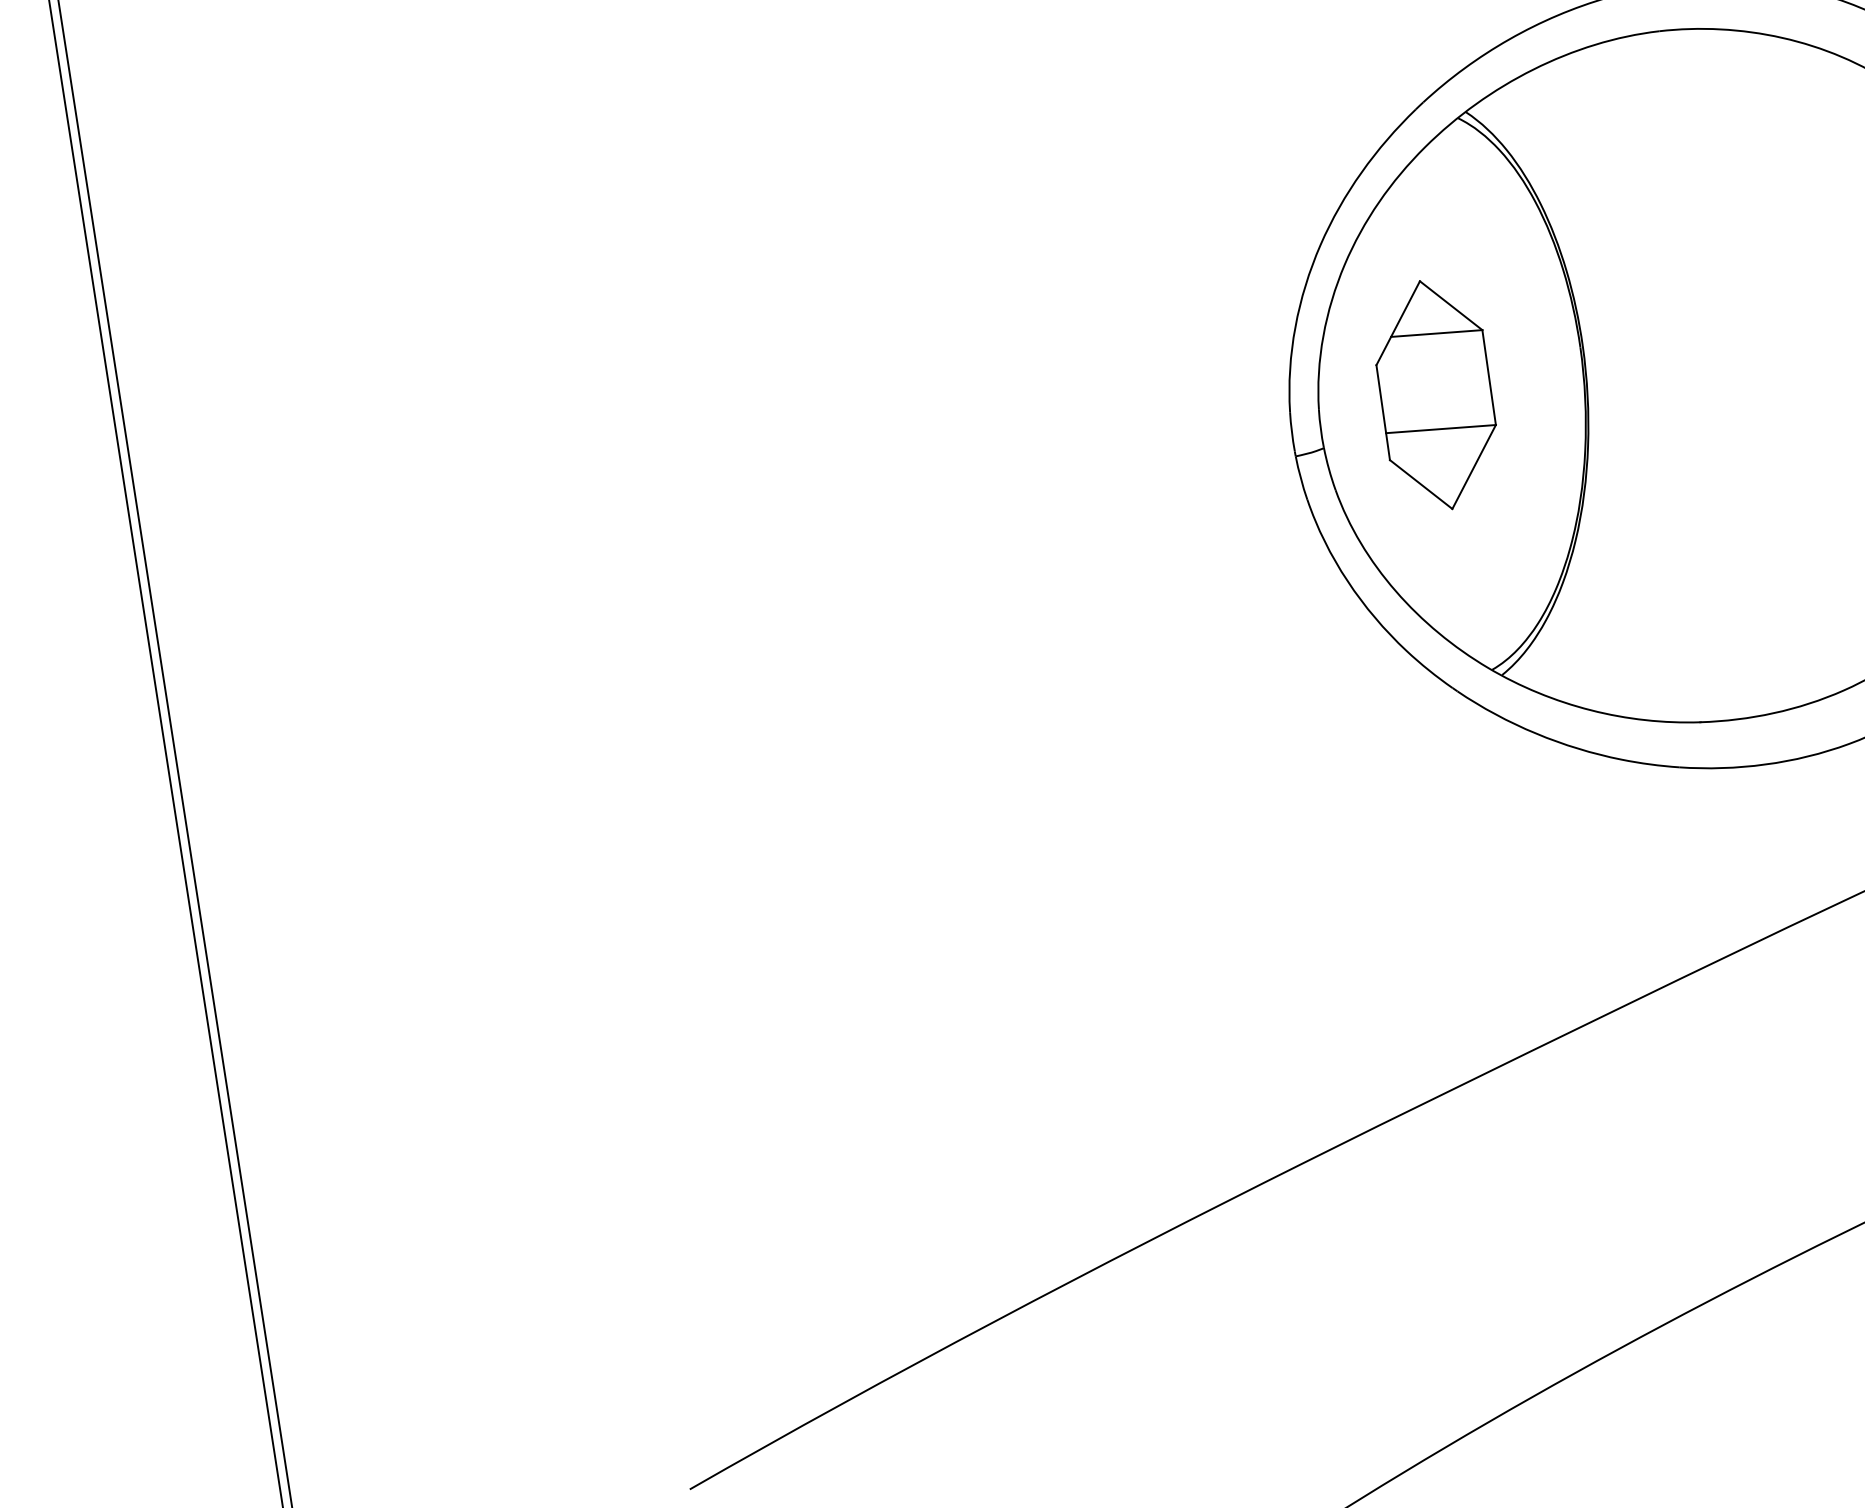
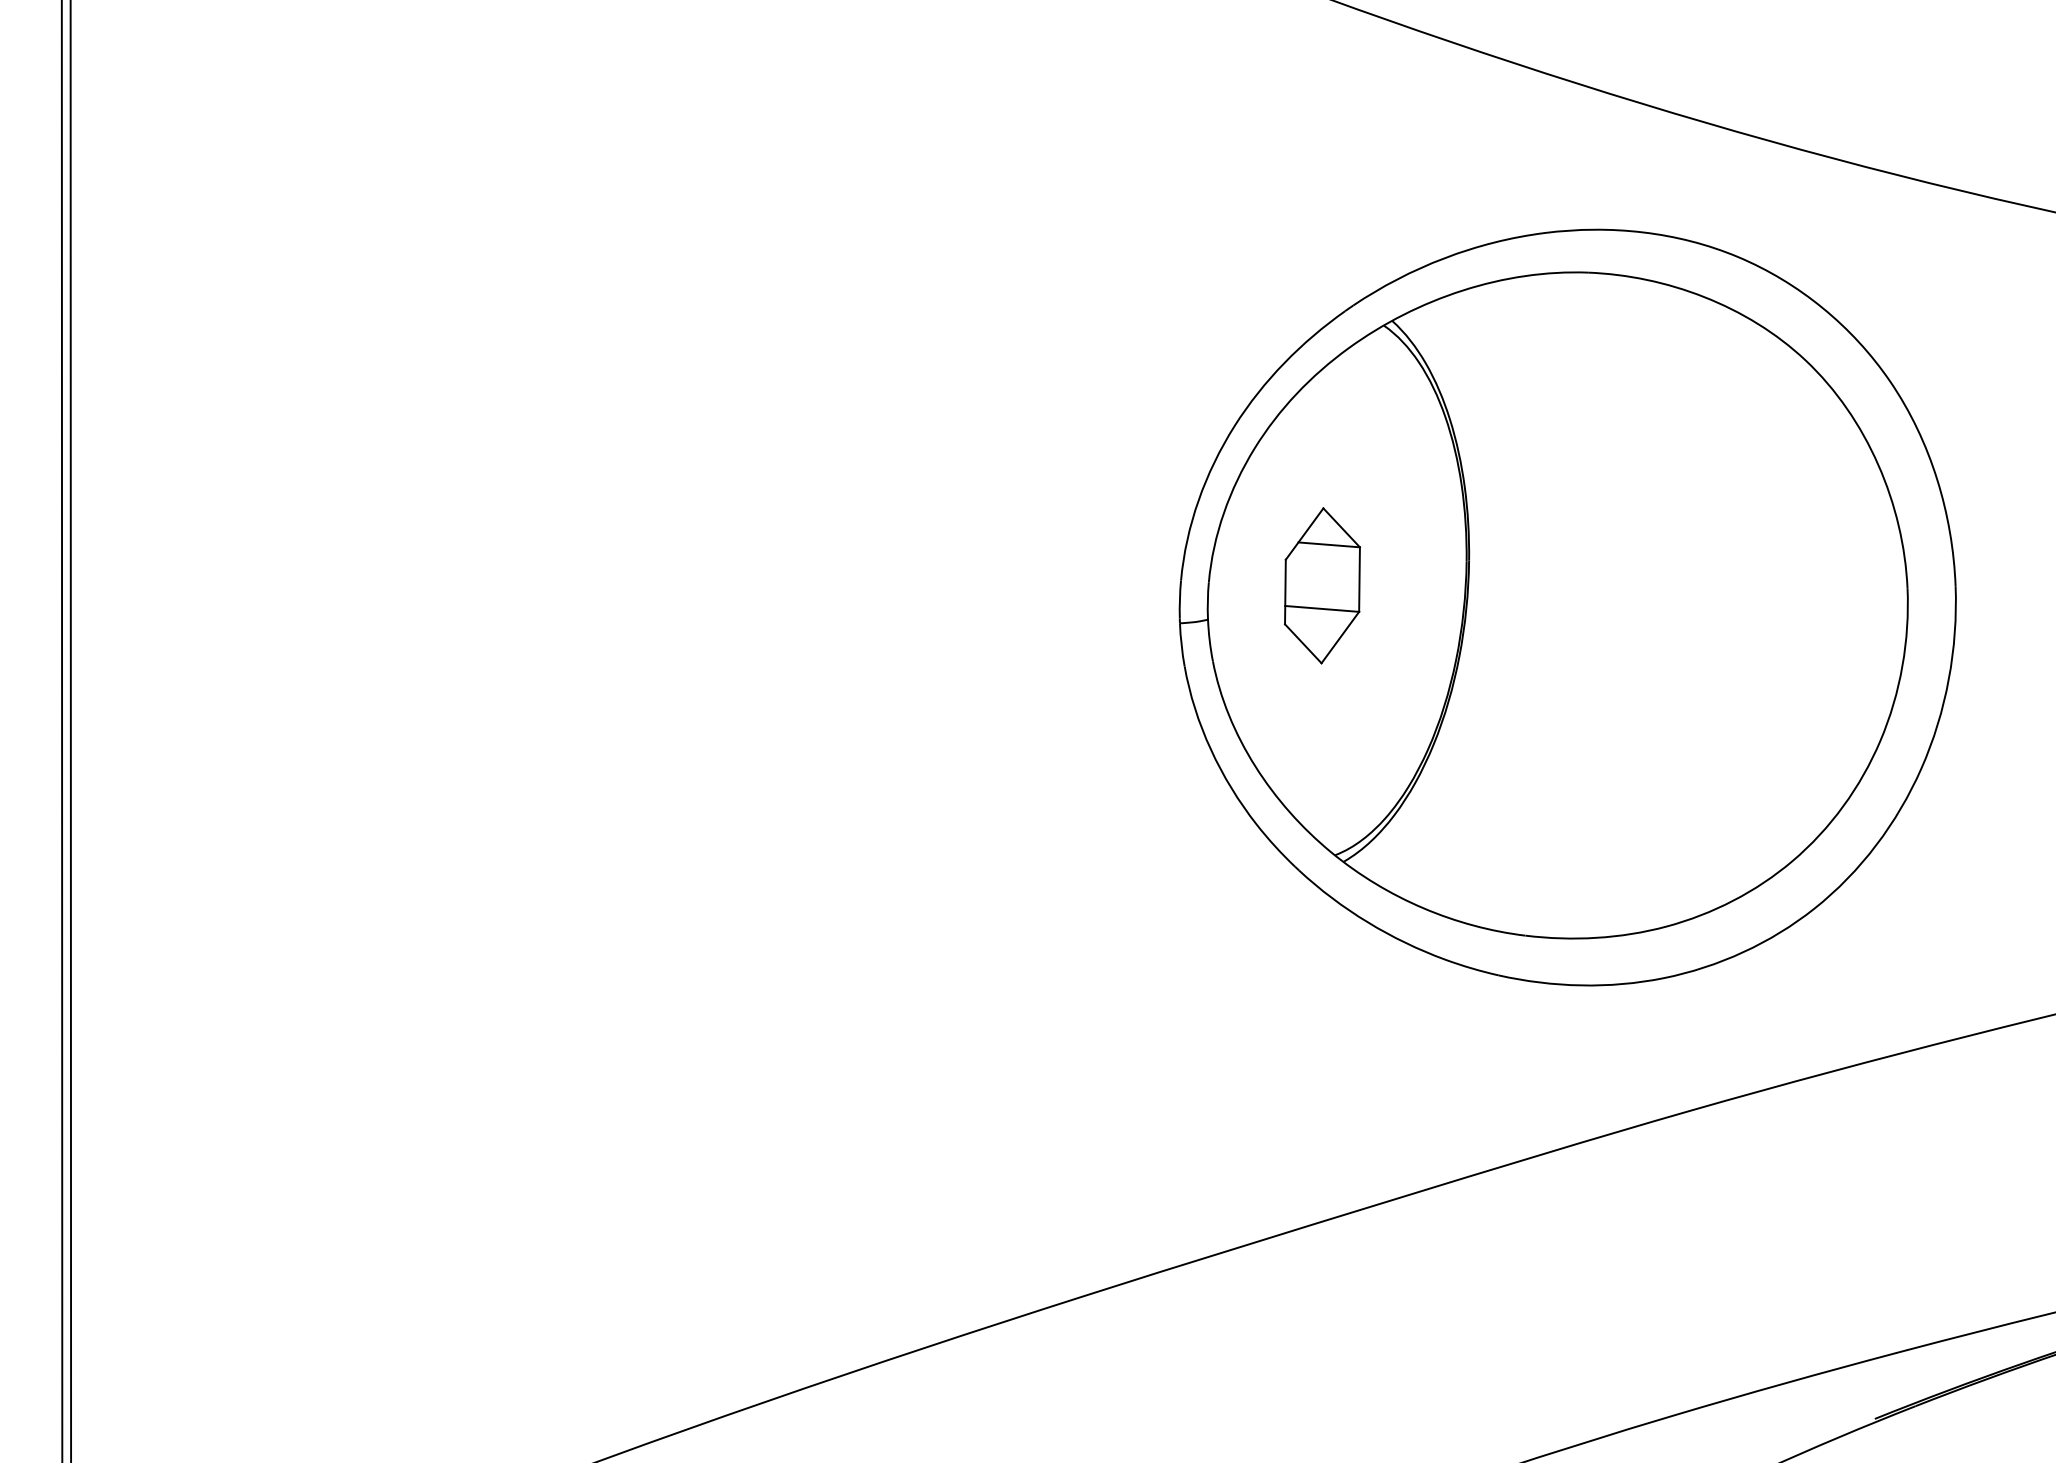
part: (1436, 394) -> (1322, 585), size x0.7

